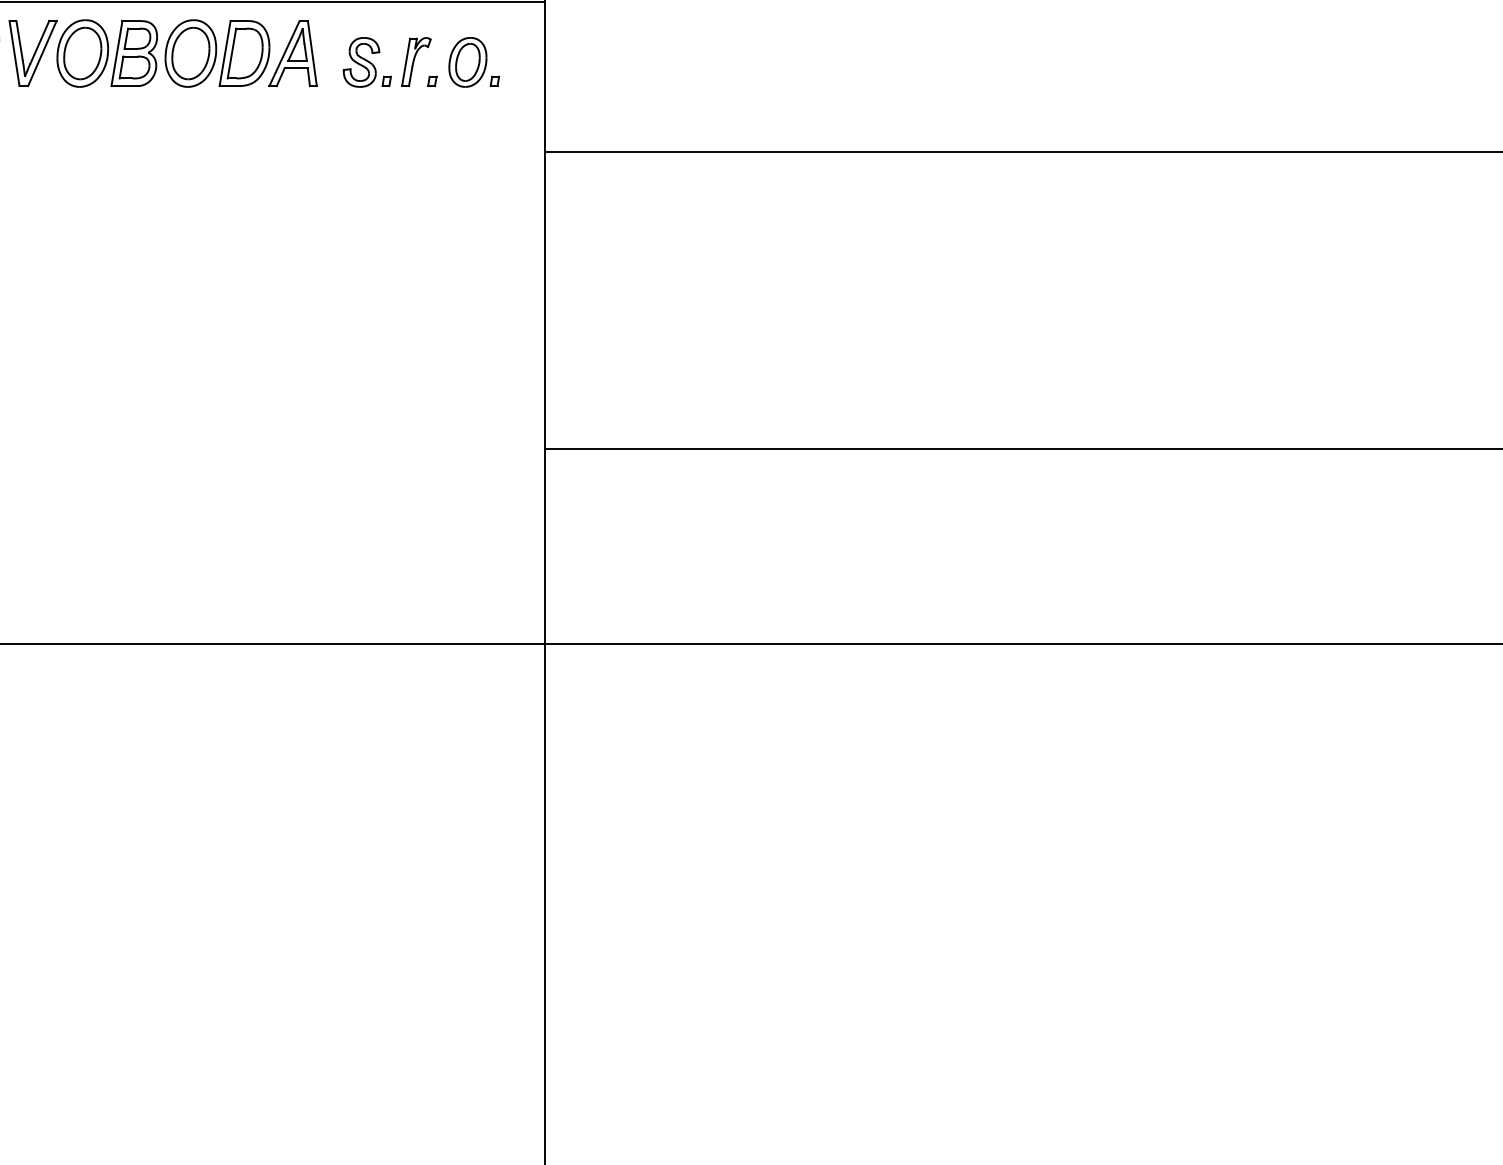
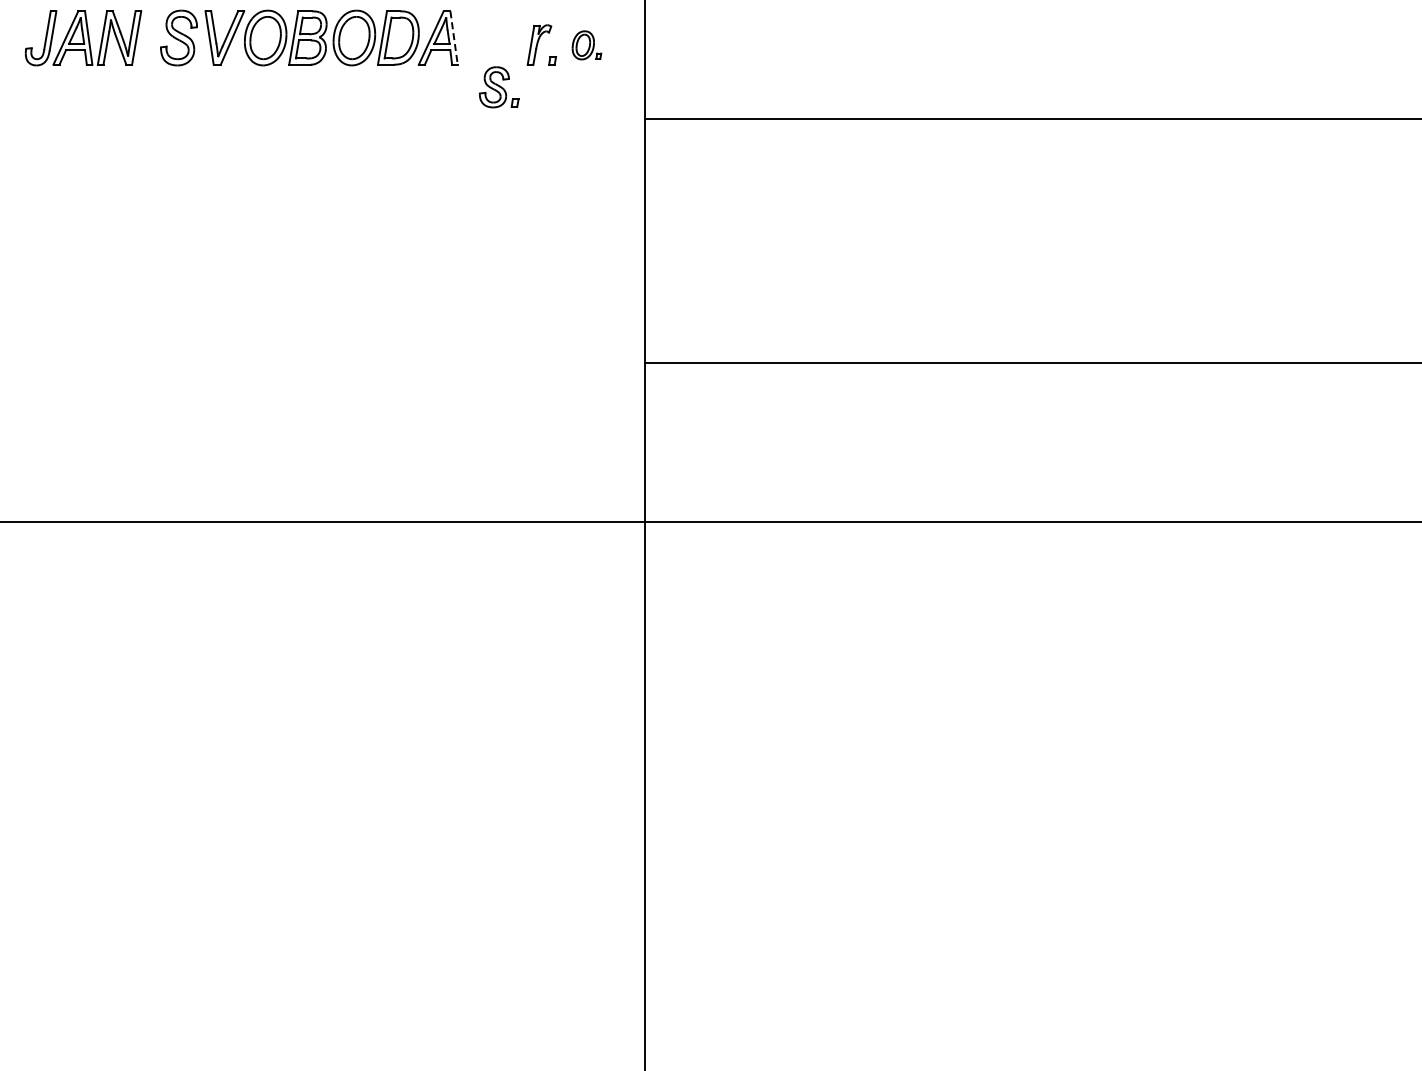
line: (312, 54) -> (454, 38), solid -> dashed
part: (367, 62) -> (499, 87), moved
part: (473, 62) -> (586, 45), size x0.7

